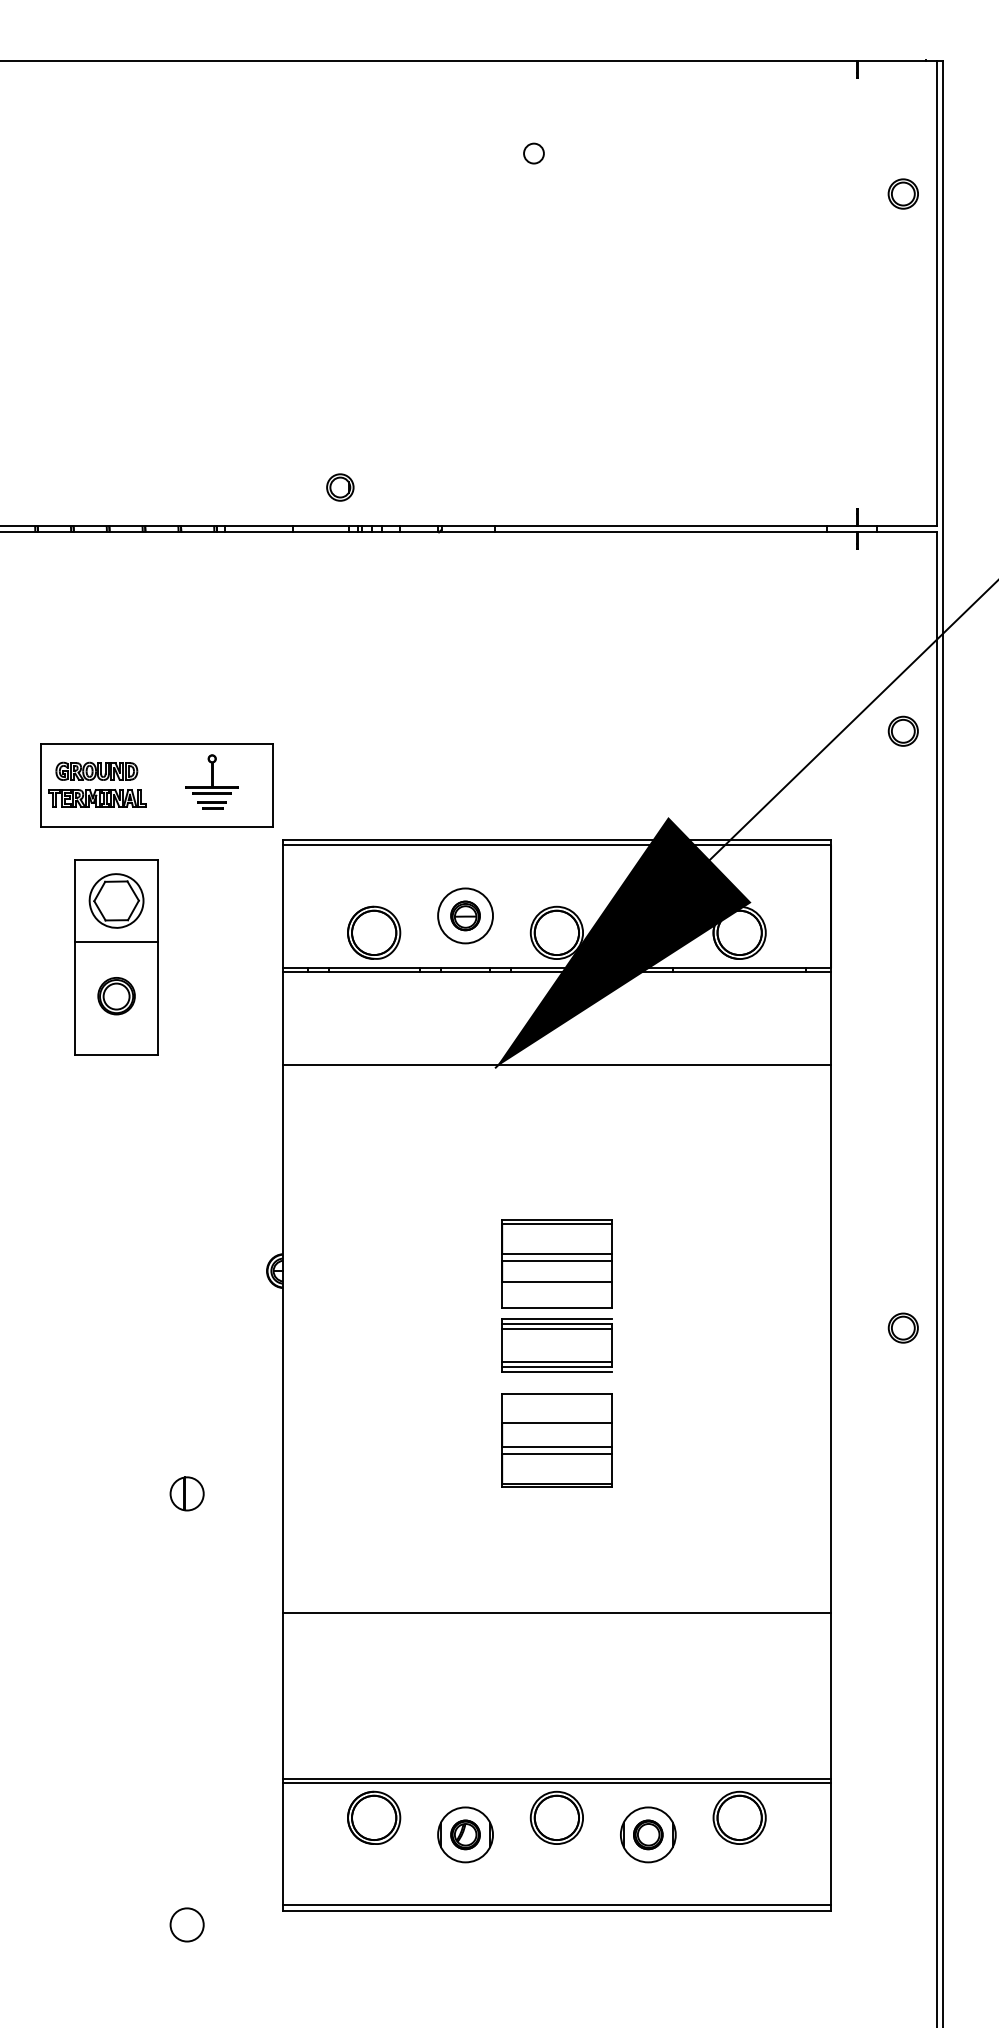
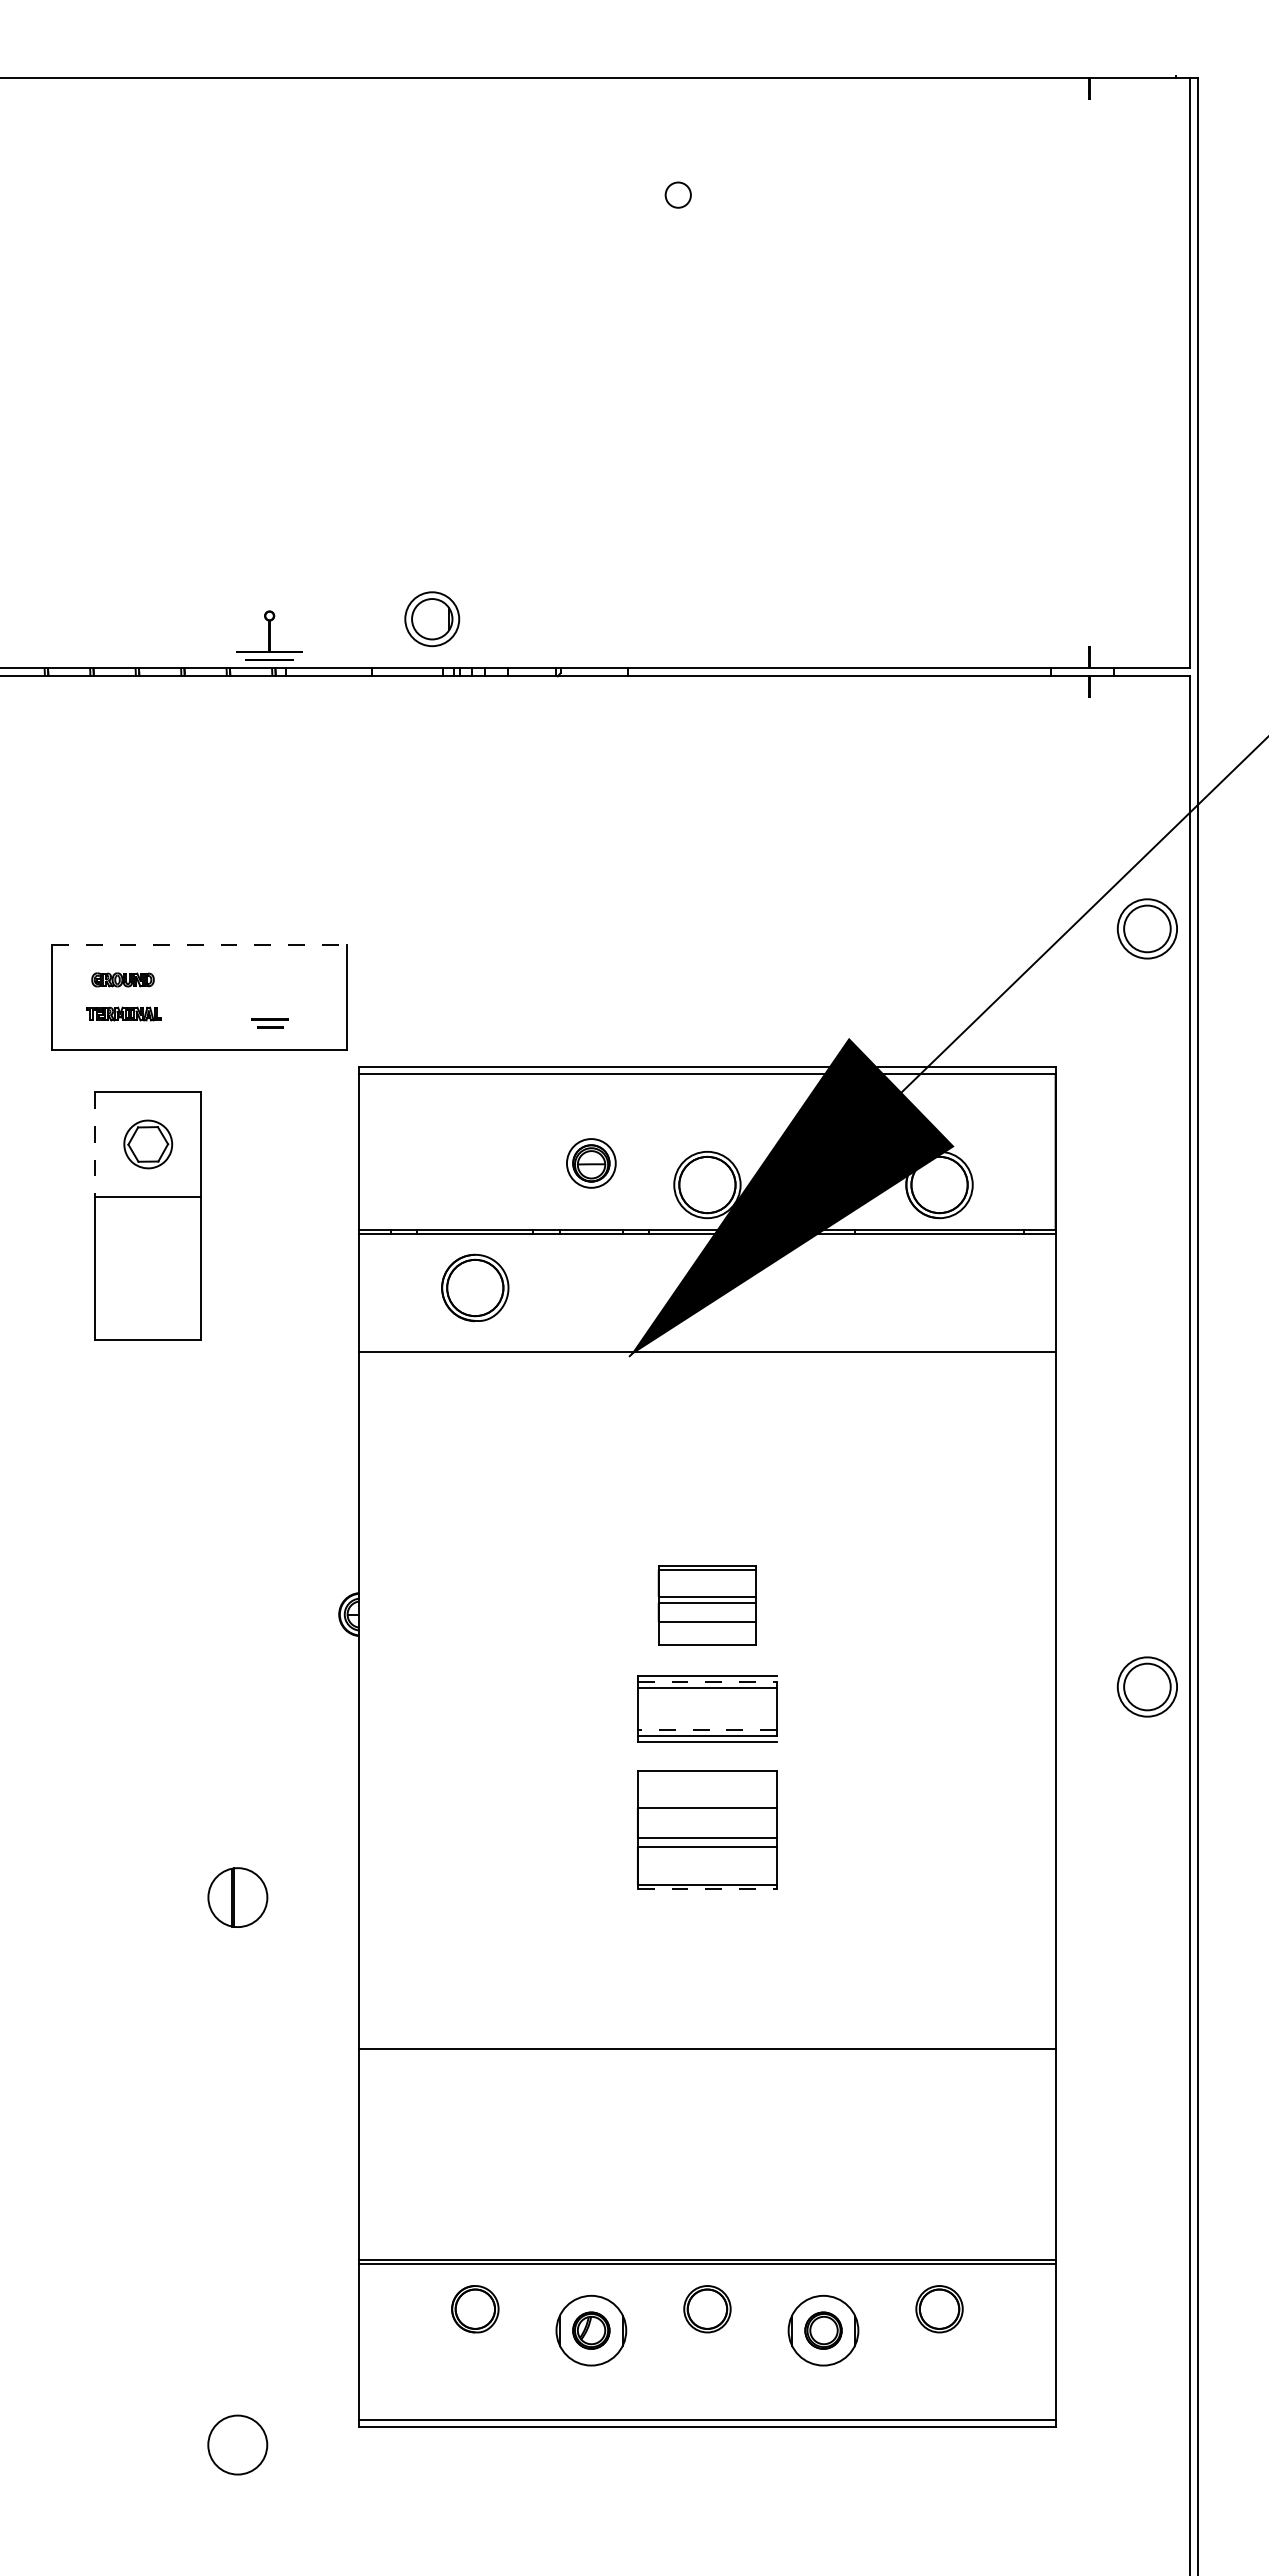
part: (902, 194) -> (1146, 246), removed
part: (340, 487) -> (432, 619), size x1.6
part: (903, 730) -> (1147, 928), size x1.6
line: (157, 743) -> (200, 944), solid -> dashed
part: (96, 771) -> (122, 979), size x0.6
part: (212, 774) -> (269, 635), moved
part: (97, 797) -> (123, 1013), size x0.6
line: (75, 901) -> (95, 1144), solid -> dashed
part: (116, 901) -> (148, 1144), size x0.7
circle: (465, 915) -> (591, 1163), size x0.7
part: (374, 932) -> (475, 1287), moved
part: (116, 996) -> (148, 1265), removed
part: (556, 1263) -> (707, 1605), size x0.7
line: (556, 1323) -> (707, 1681), solid -> dashed
part: (903, 1327) -> (1147, 1686), size x1.6
line: (556, 1361) -> (707, 1729), solid -> dashed
line: (556, 1487) -> (707, 1889), solid -> dashed
part: (186, 1493) -> (237, 1897), size x1.4
part: (374, 1818) -> (475, 2309), size x0.7
part: (556, 1818) -> (707, 2309), size x0.7
part: (739, 1818) -> (939, 2309), size x0.7
circle: (186, 1925) -> (237, 2445), size x1.4

